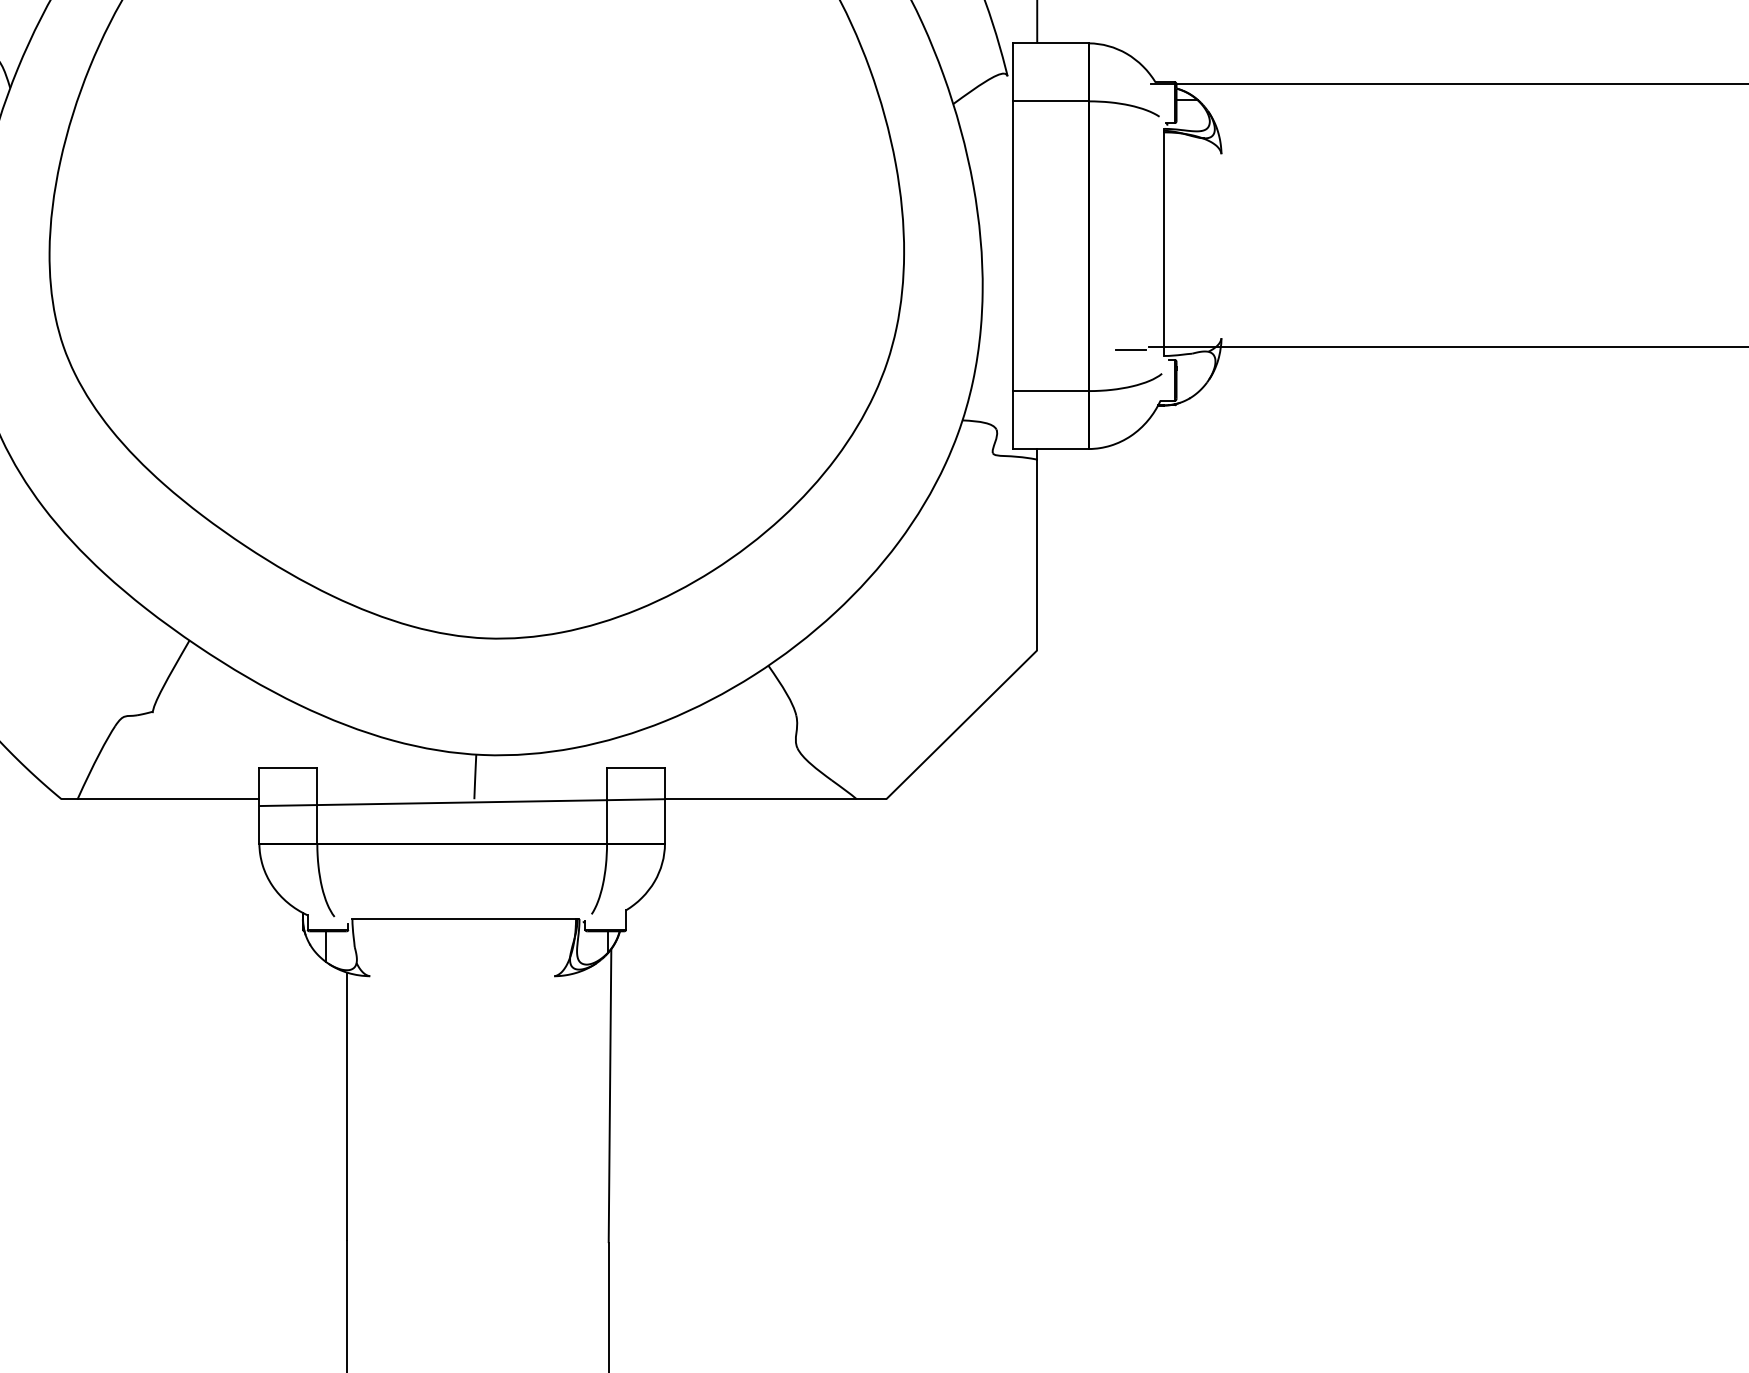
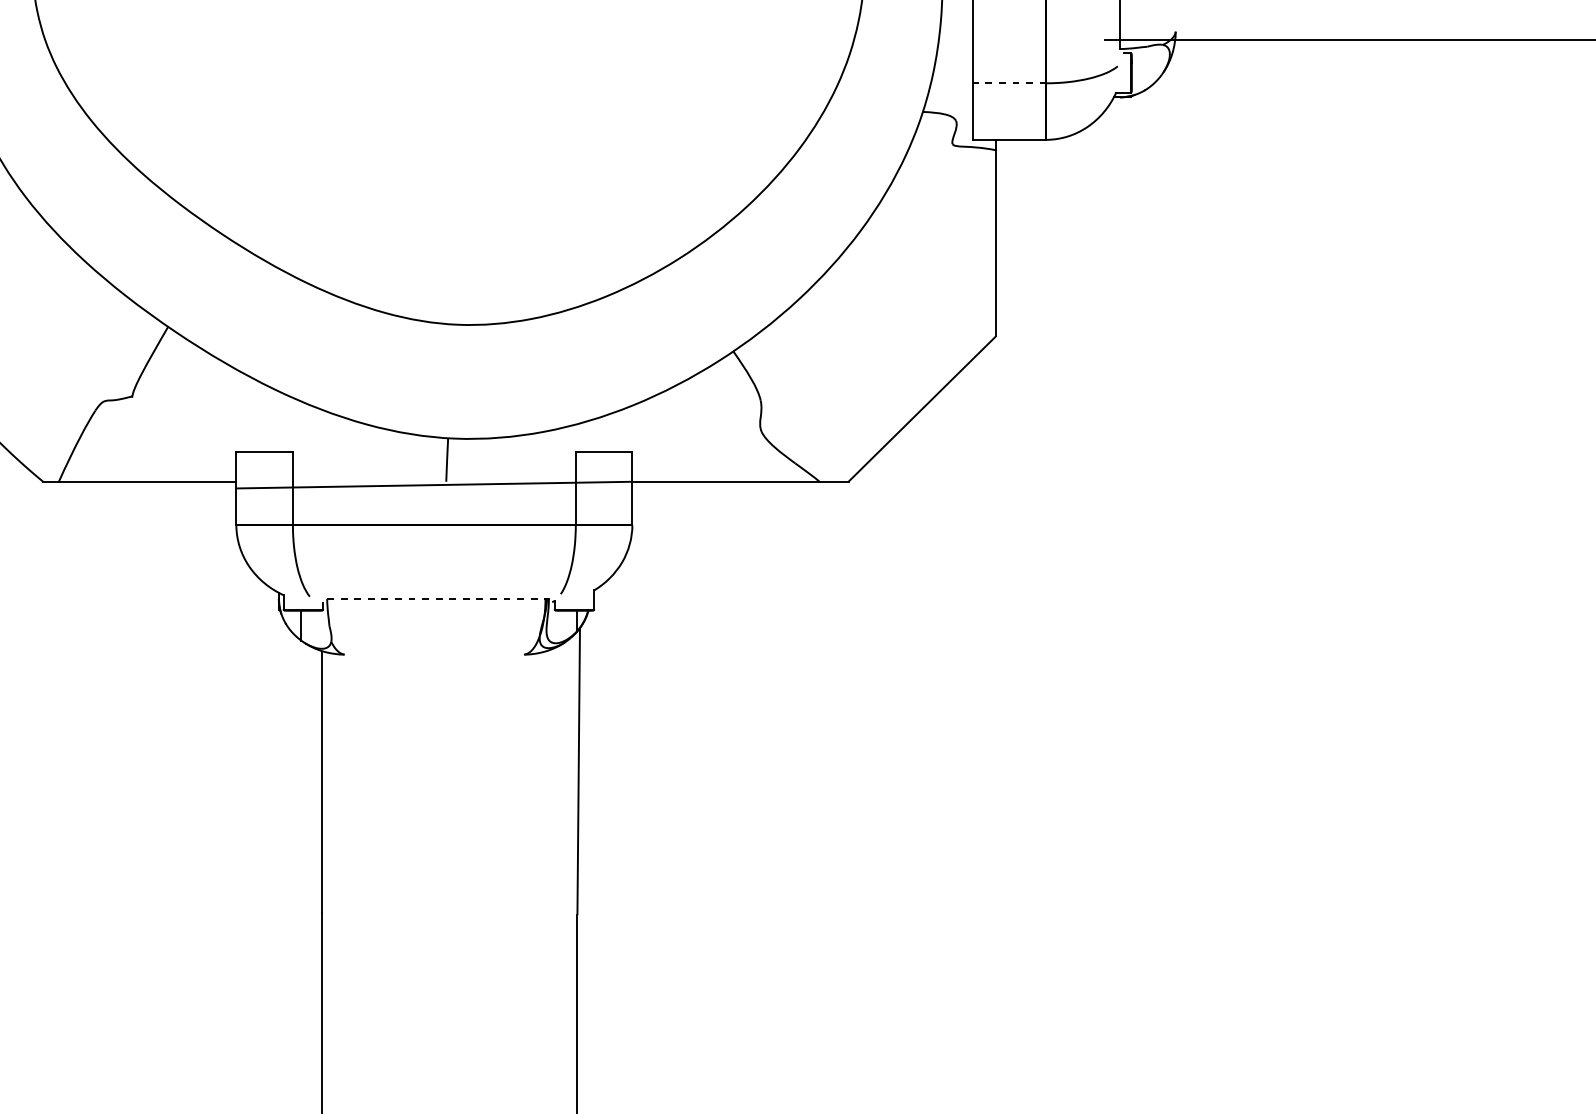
line: (1130, 350) -> (1086, 43), removed
line: (1051, 391) -> (1009, 83), solid -> dashed
line: (464, 919) -> (436, 599), solid -> dashed

